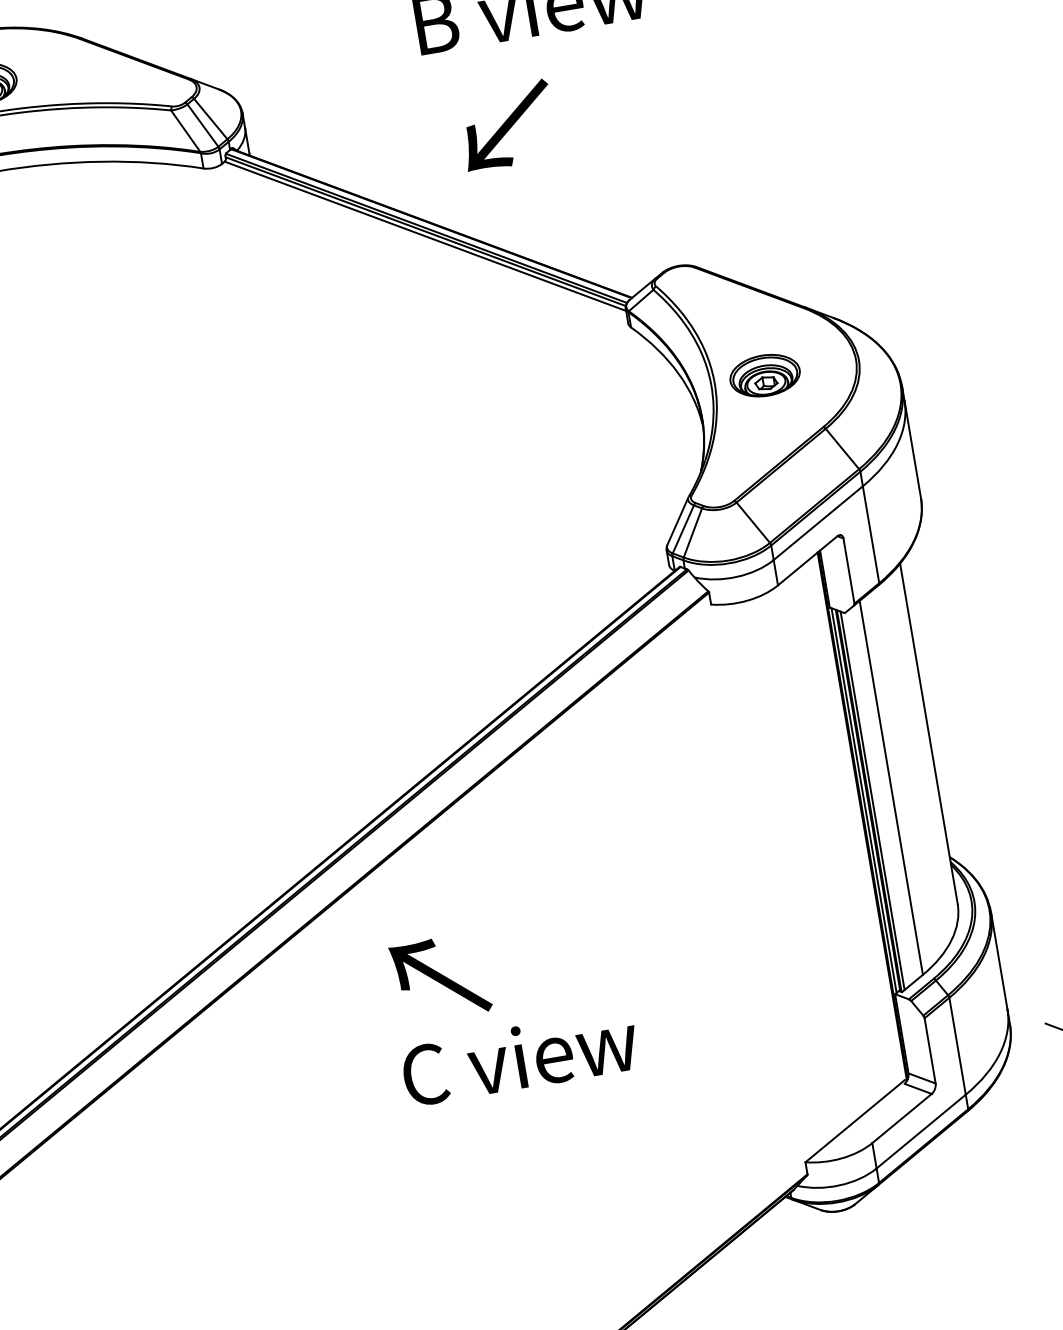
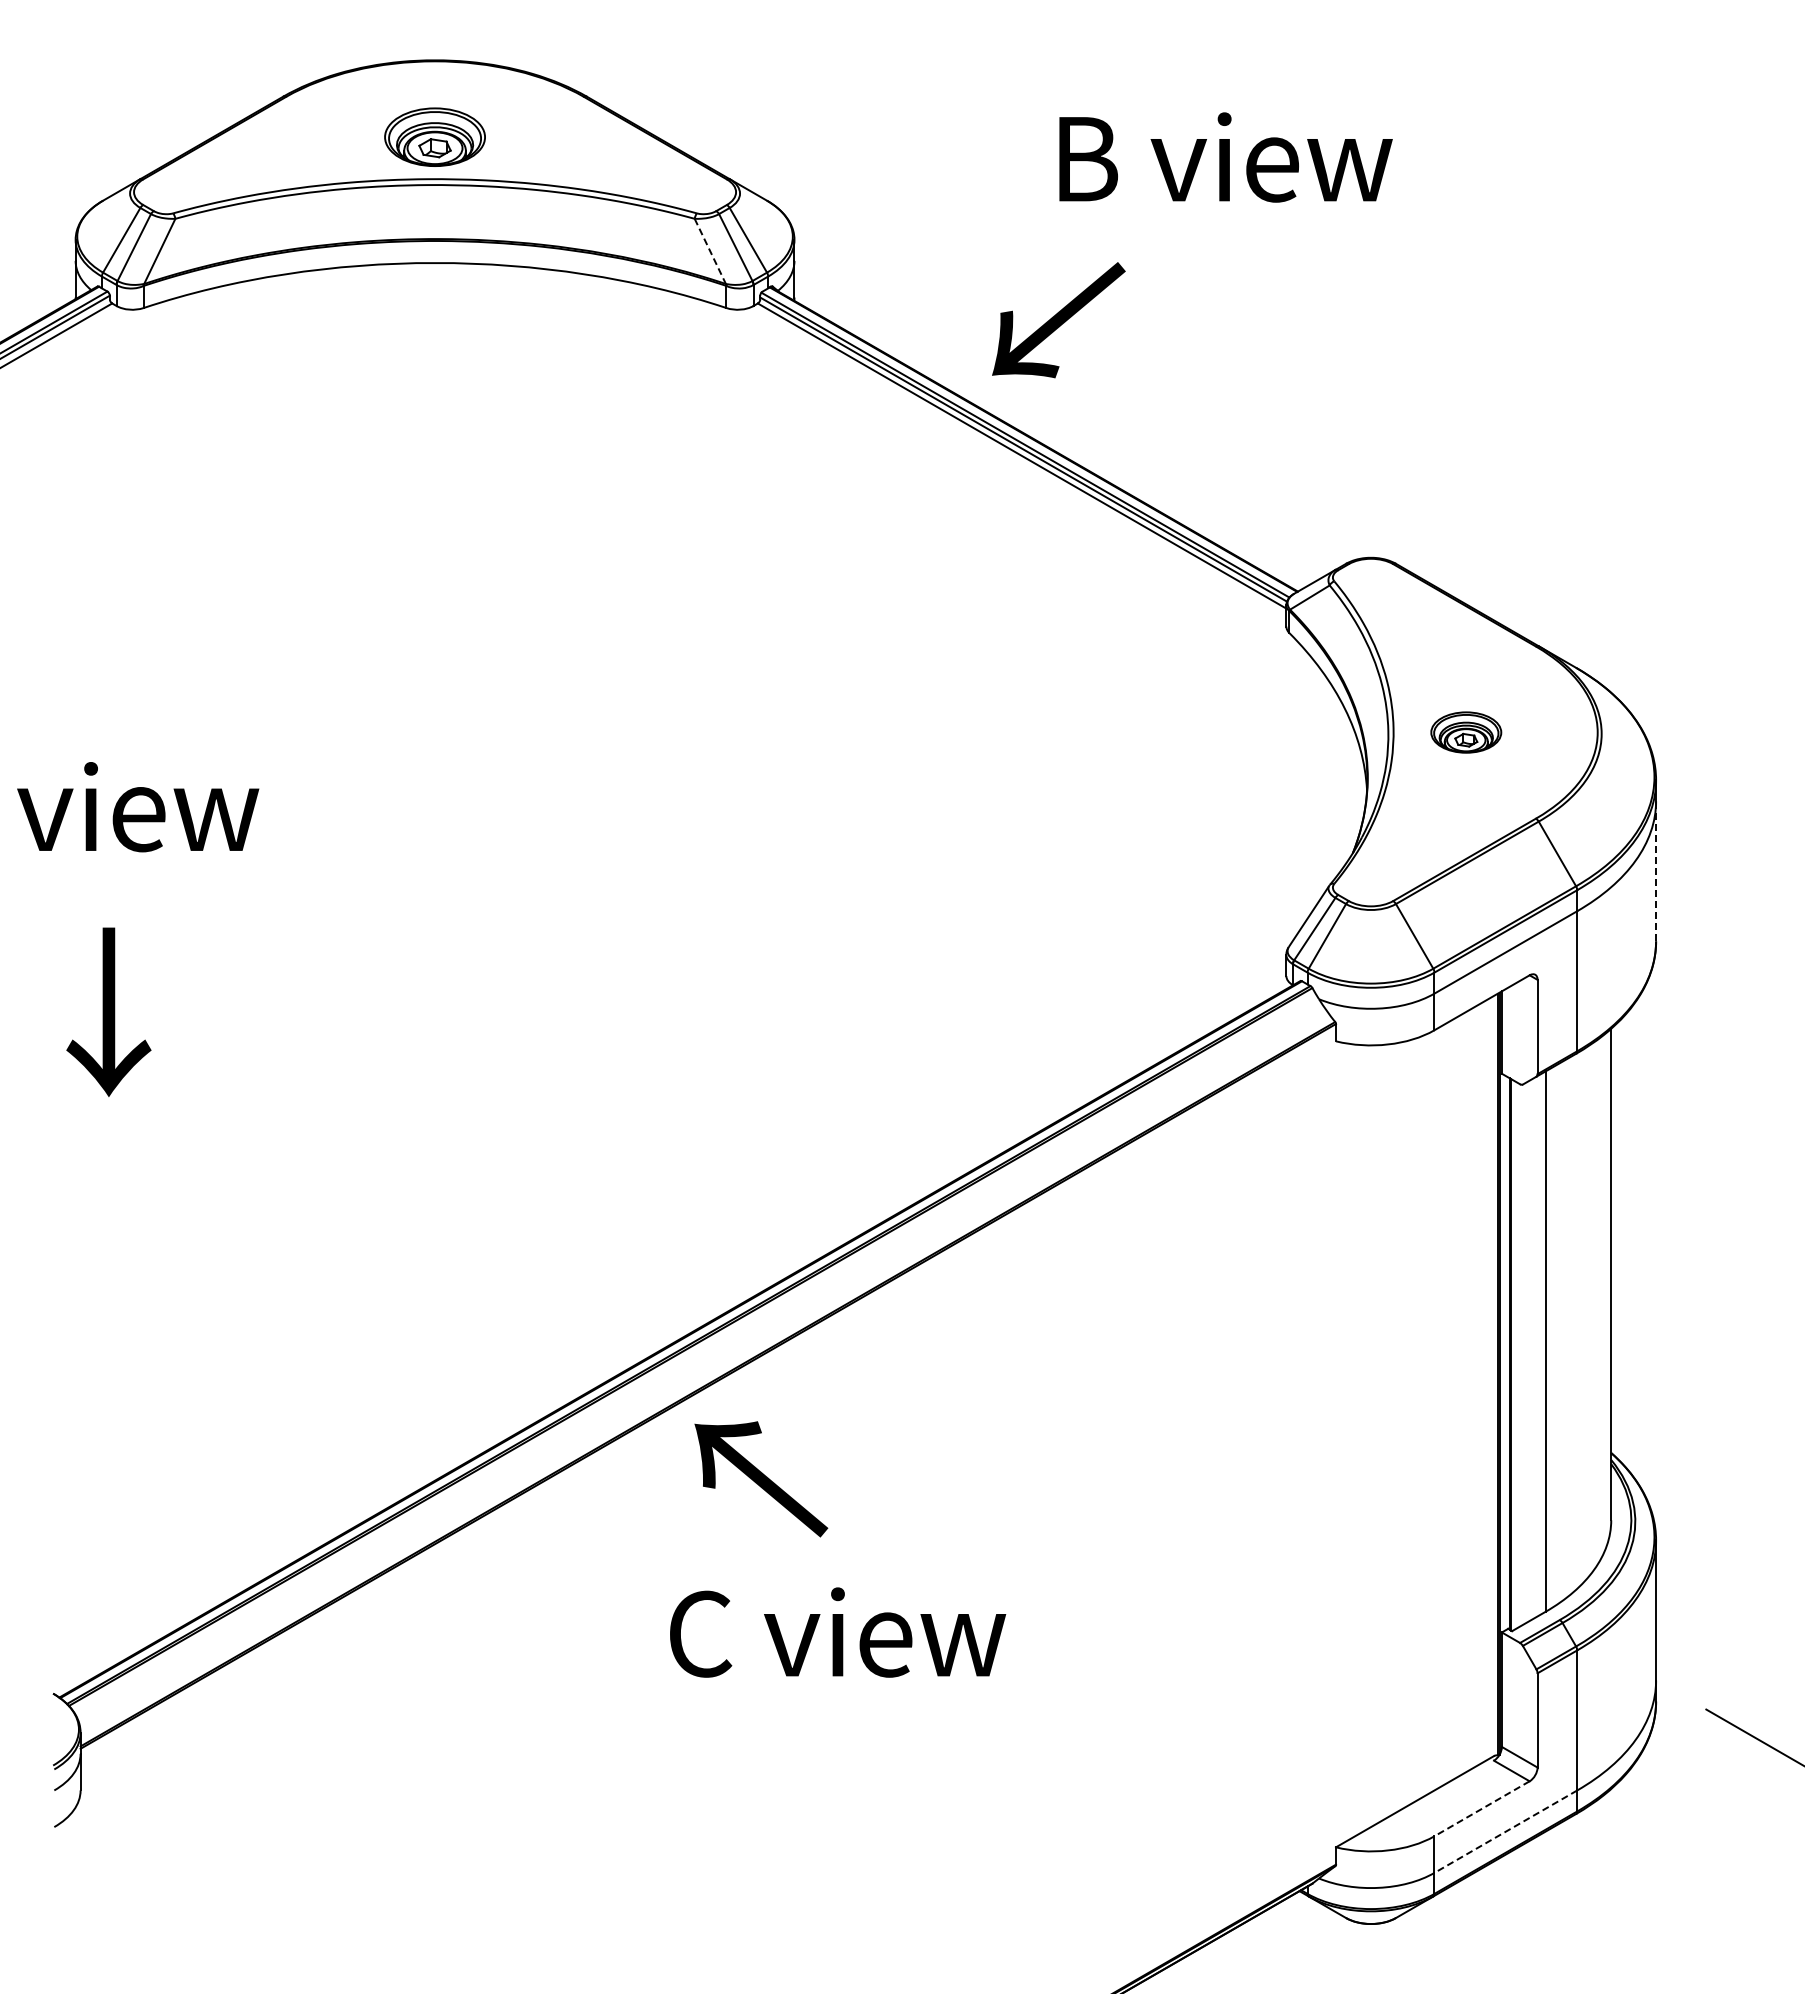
text: (507, 125) -> (1058, 320), moved
line: (185, 131) -> (710, 251), solid -> dashed
part: (765, 375) -> (1466, 732), size x0.7
line: (912, 448) -> (1656, 870), solid -> dashed
line: (864, 800) -> (1504, 1353), removed
line: (872, 800) -> (1516, 1355), removed
text: (440, 978) -> (761, 1479), moved
text: (520, 1057) -> (838, 1632), moved
line: (902, 1118) -> (1482, 1808), solid -> dashed
line: (920, 1131) -> (1505, 1831), solid -> dashed

